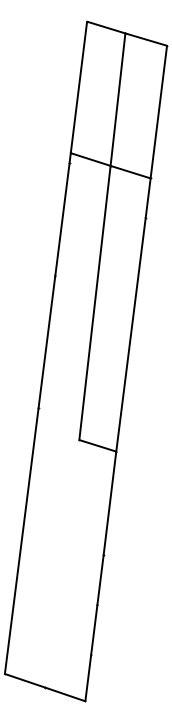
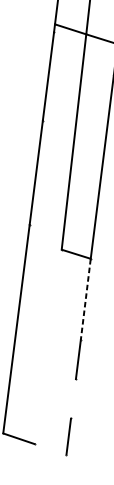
line: (109, 503) -> (85, 299), solid -> dashed
line: (94, 629) -> (73, 398), removed
line: (65, 694) -> (50, 449), removed

